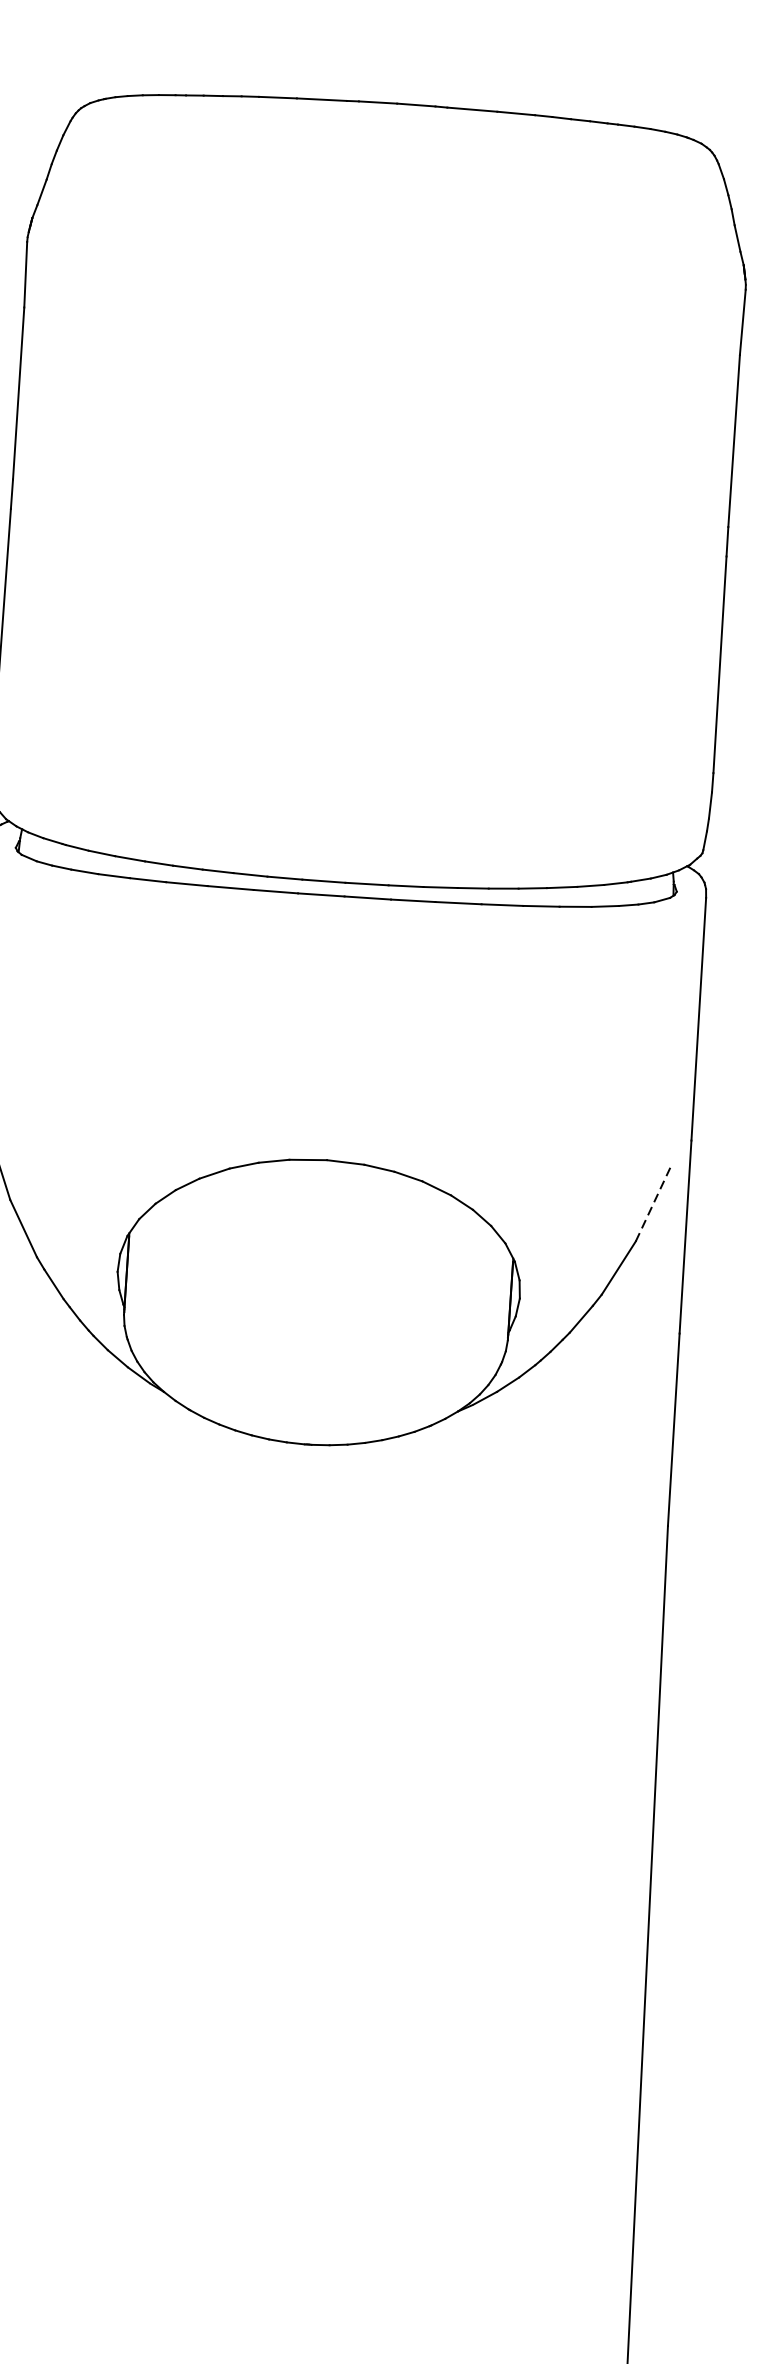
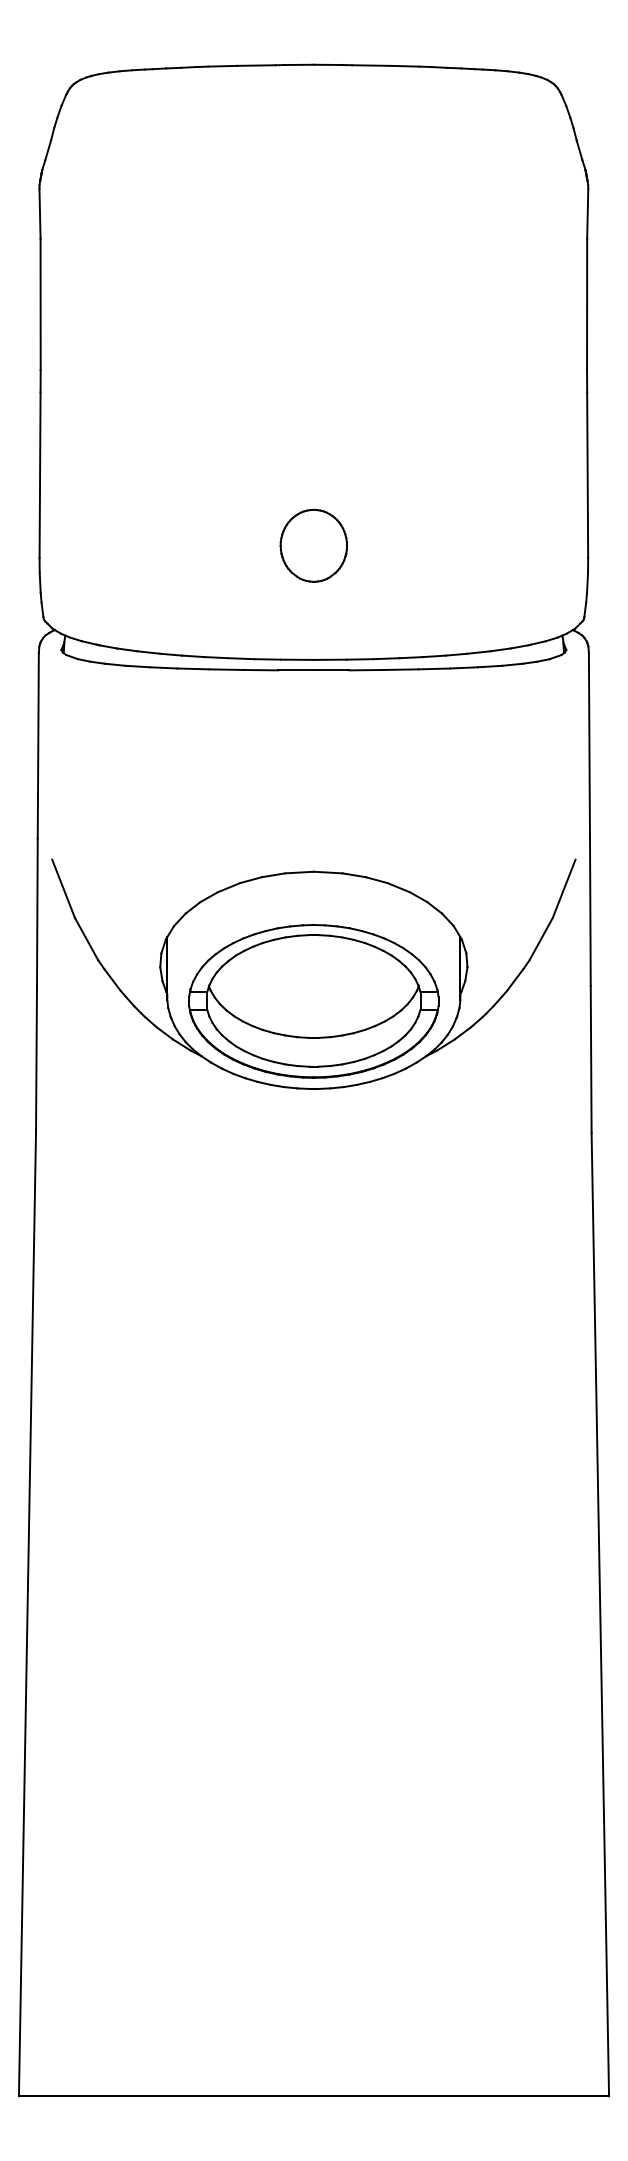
part: (354, 732) -> (313, 545), added
line: (653, 1203) -> (564, 888), dashed -> solid
part: (315, 1329) -> (313, 1001), added

